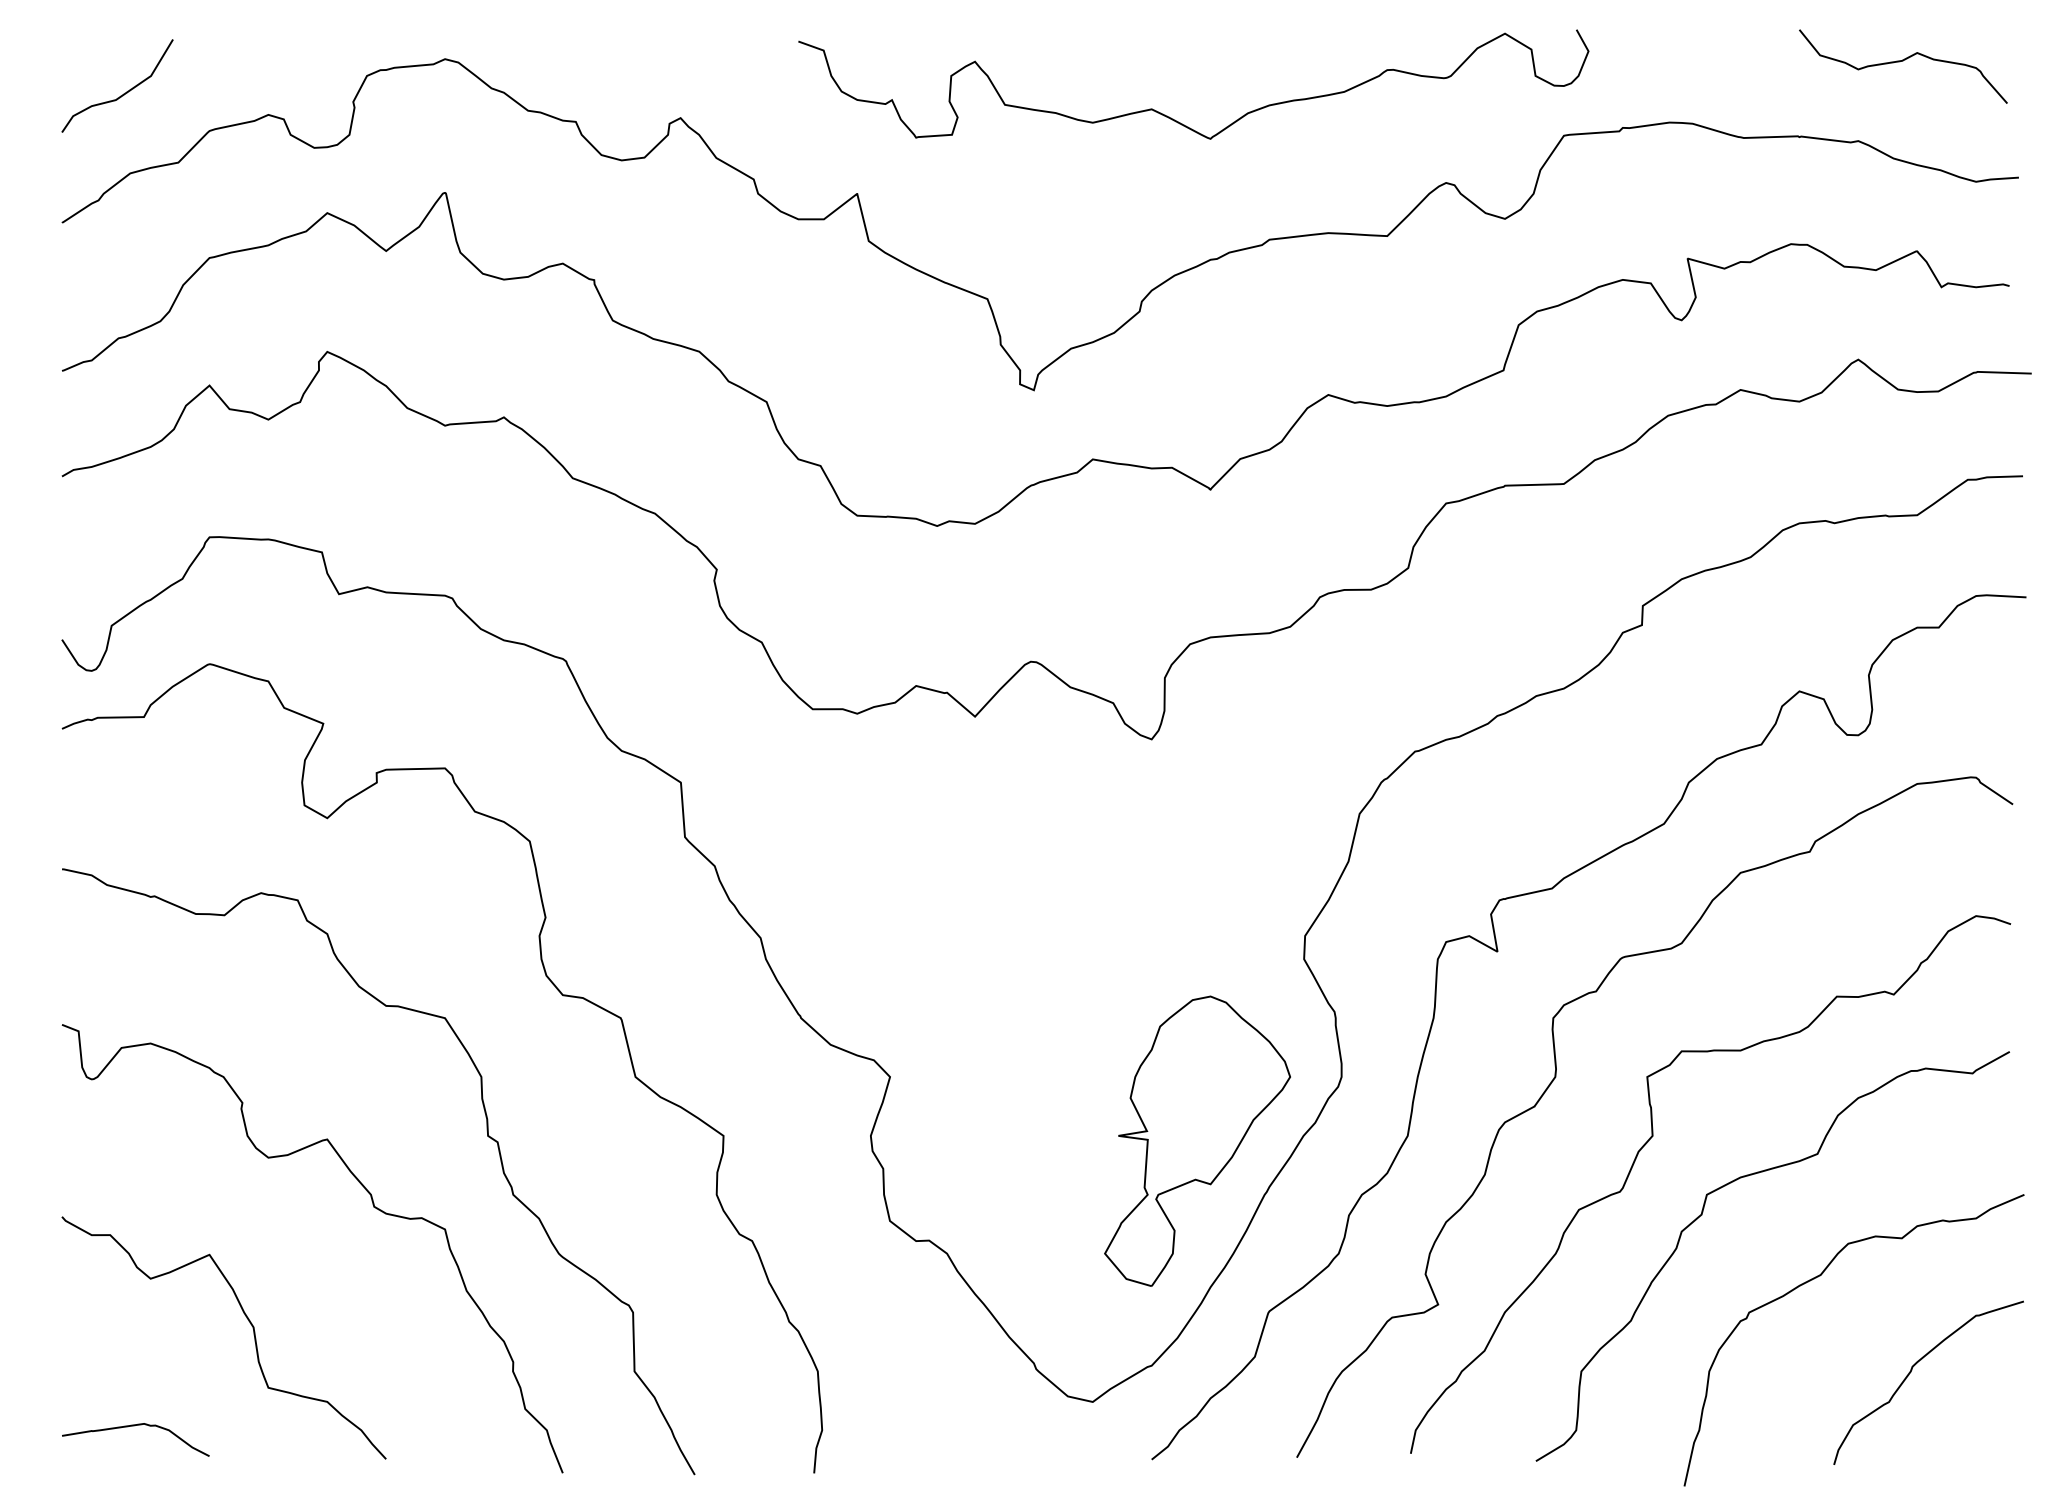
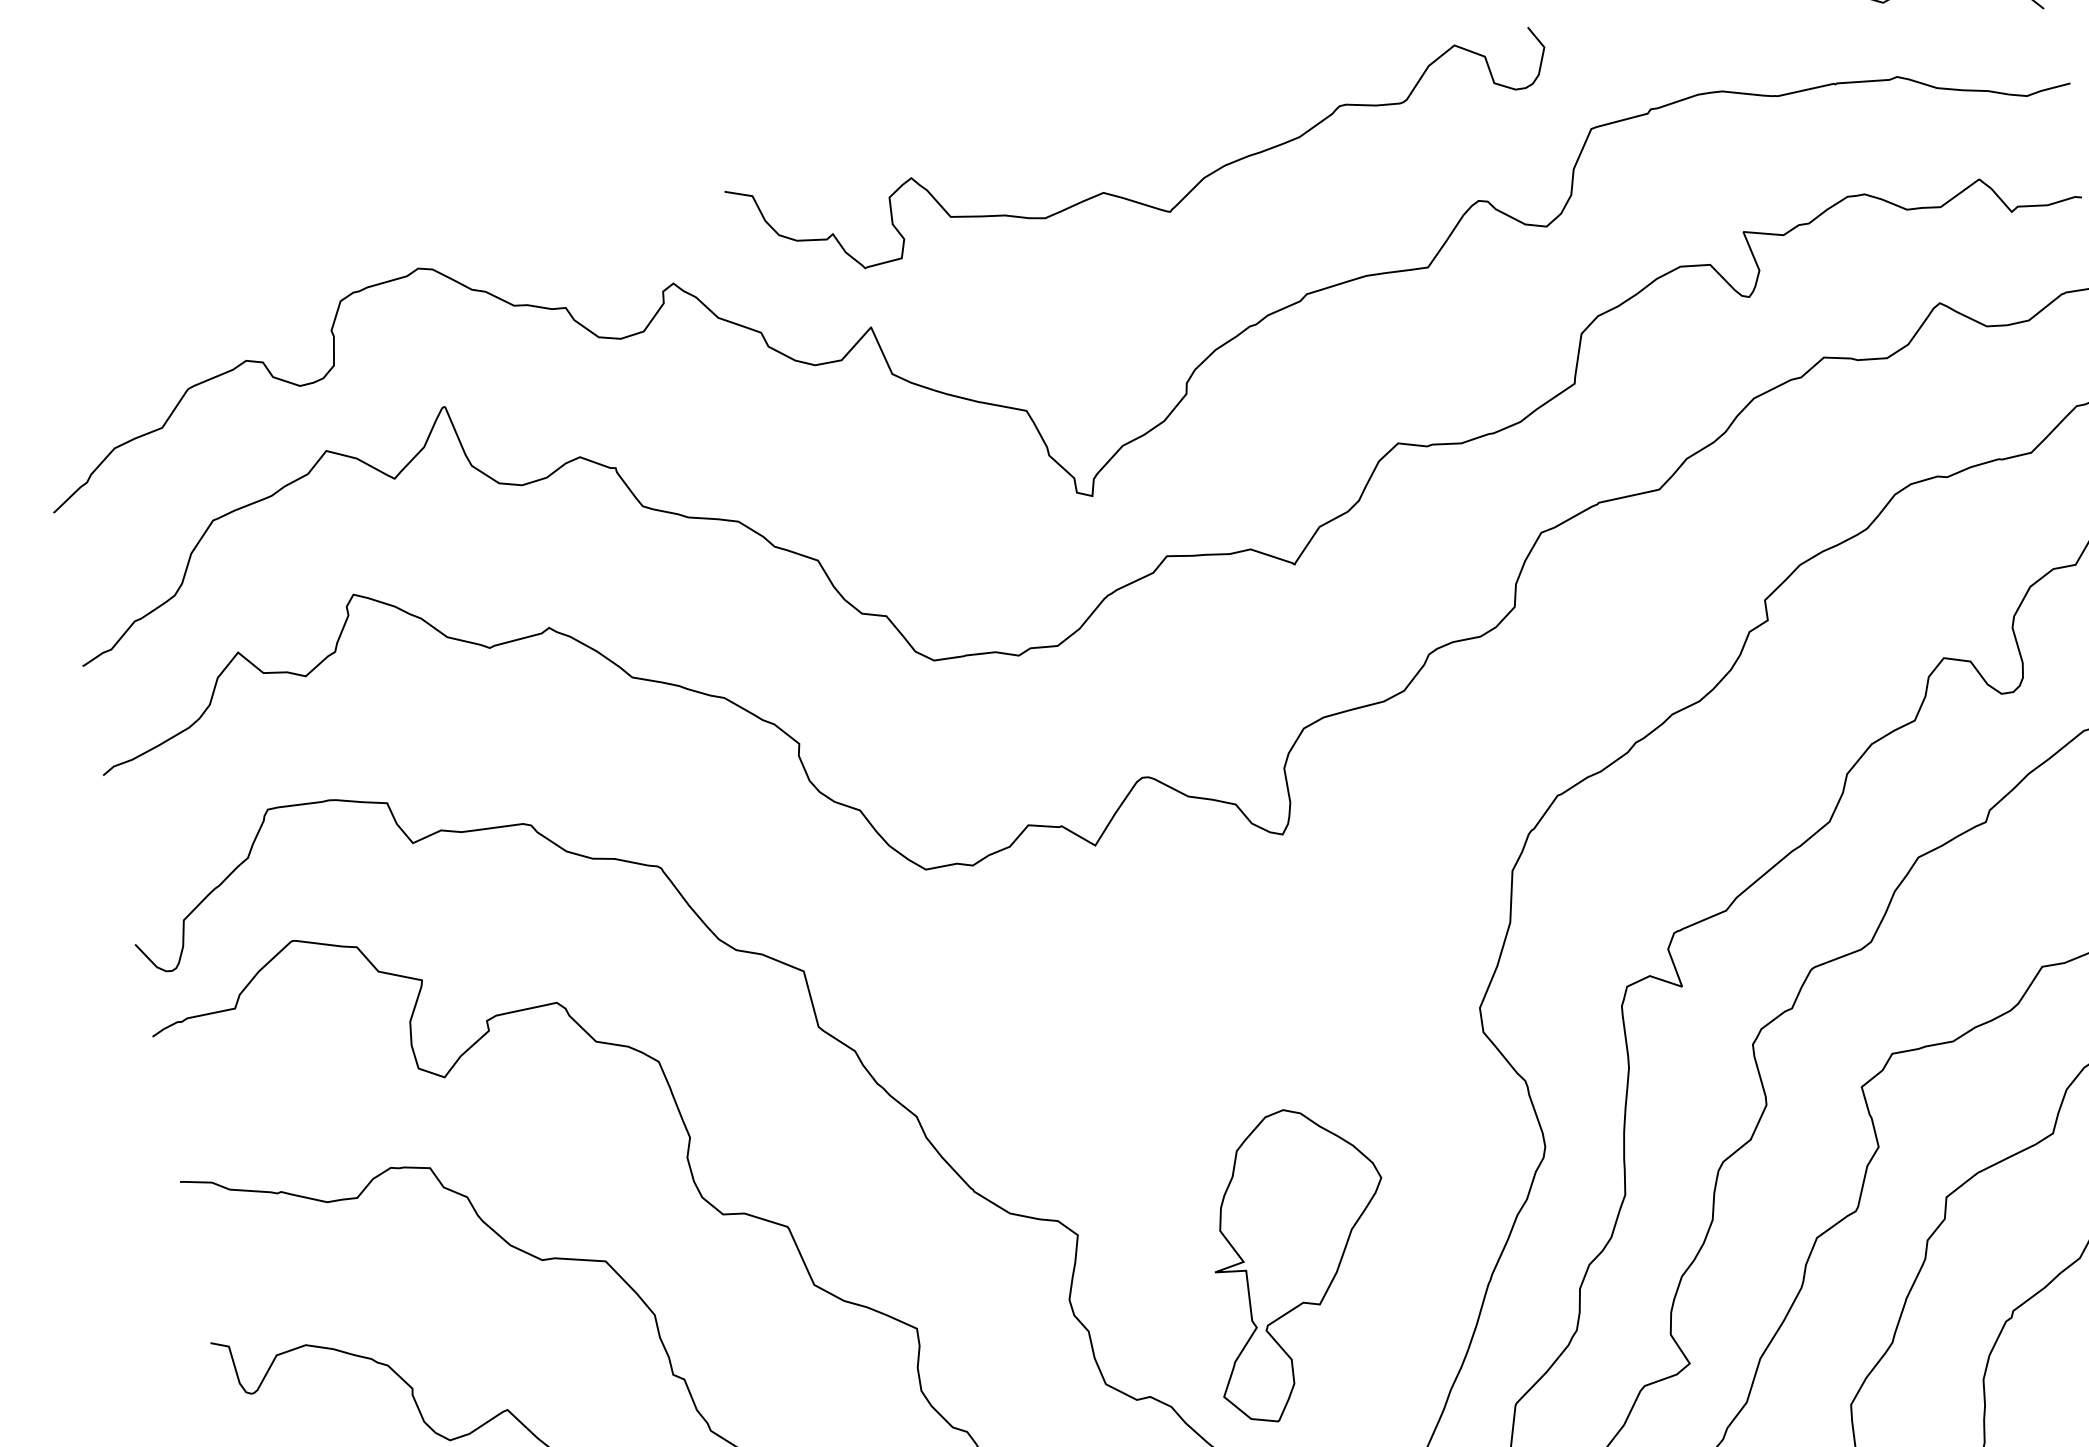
curve: (123, 93) -> (91, 367), removed
curve: (1173, 118) -> (1127, 198), moved
part: (1197, 1140) -> (1297, 1261), moved

